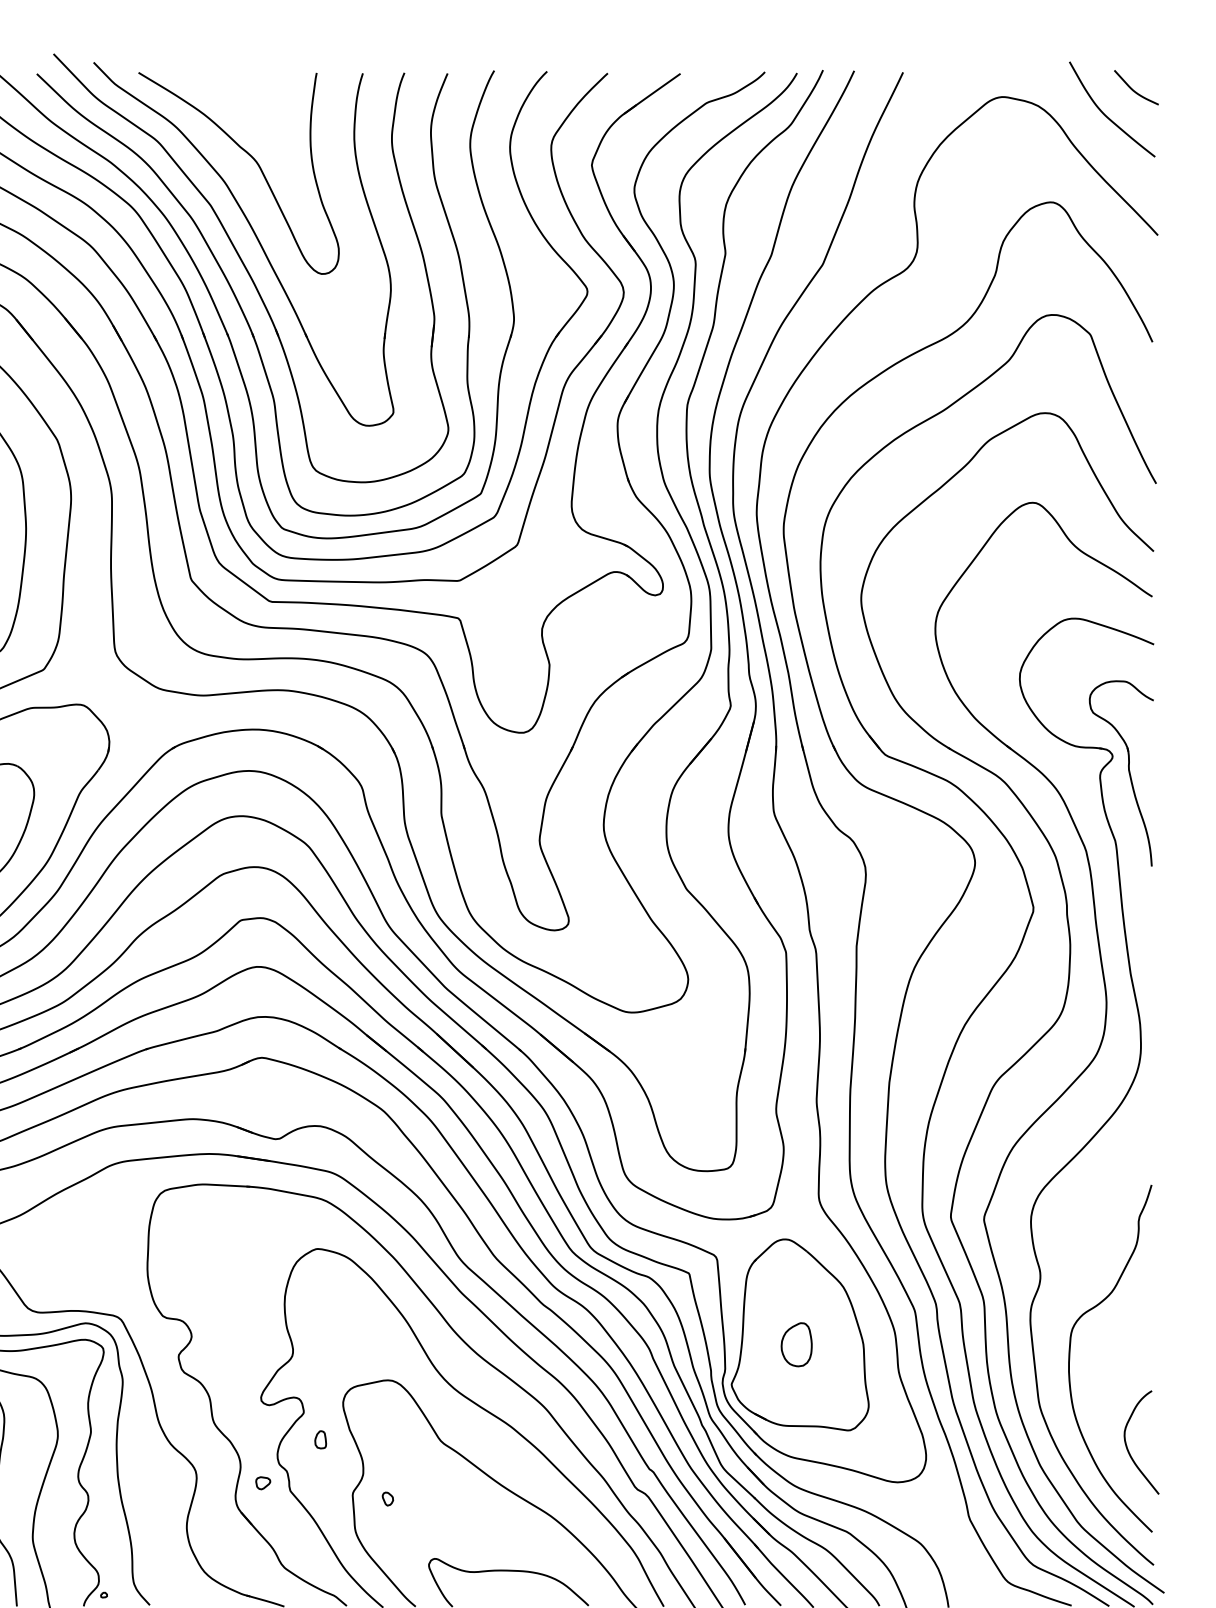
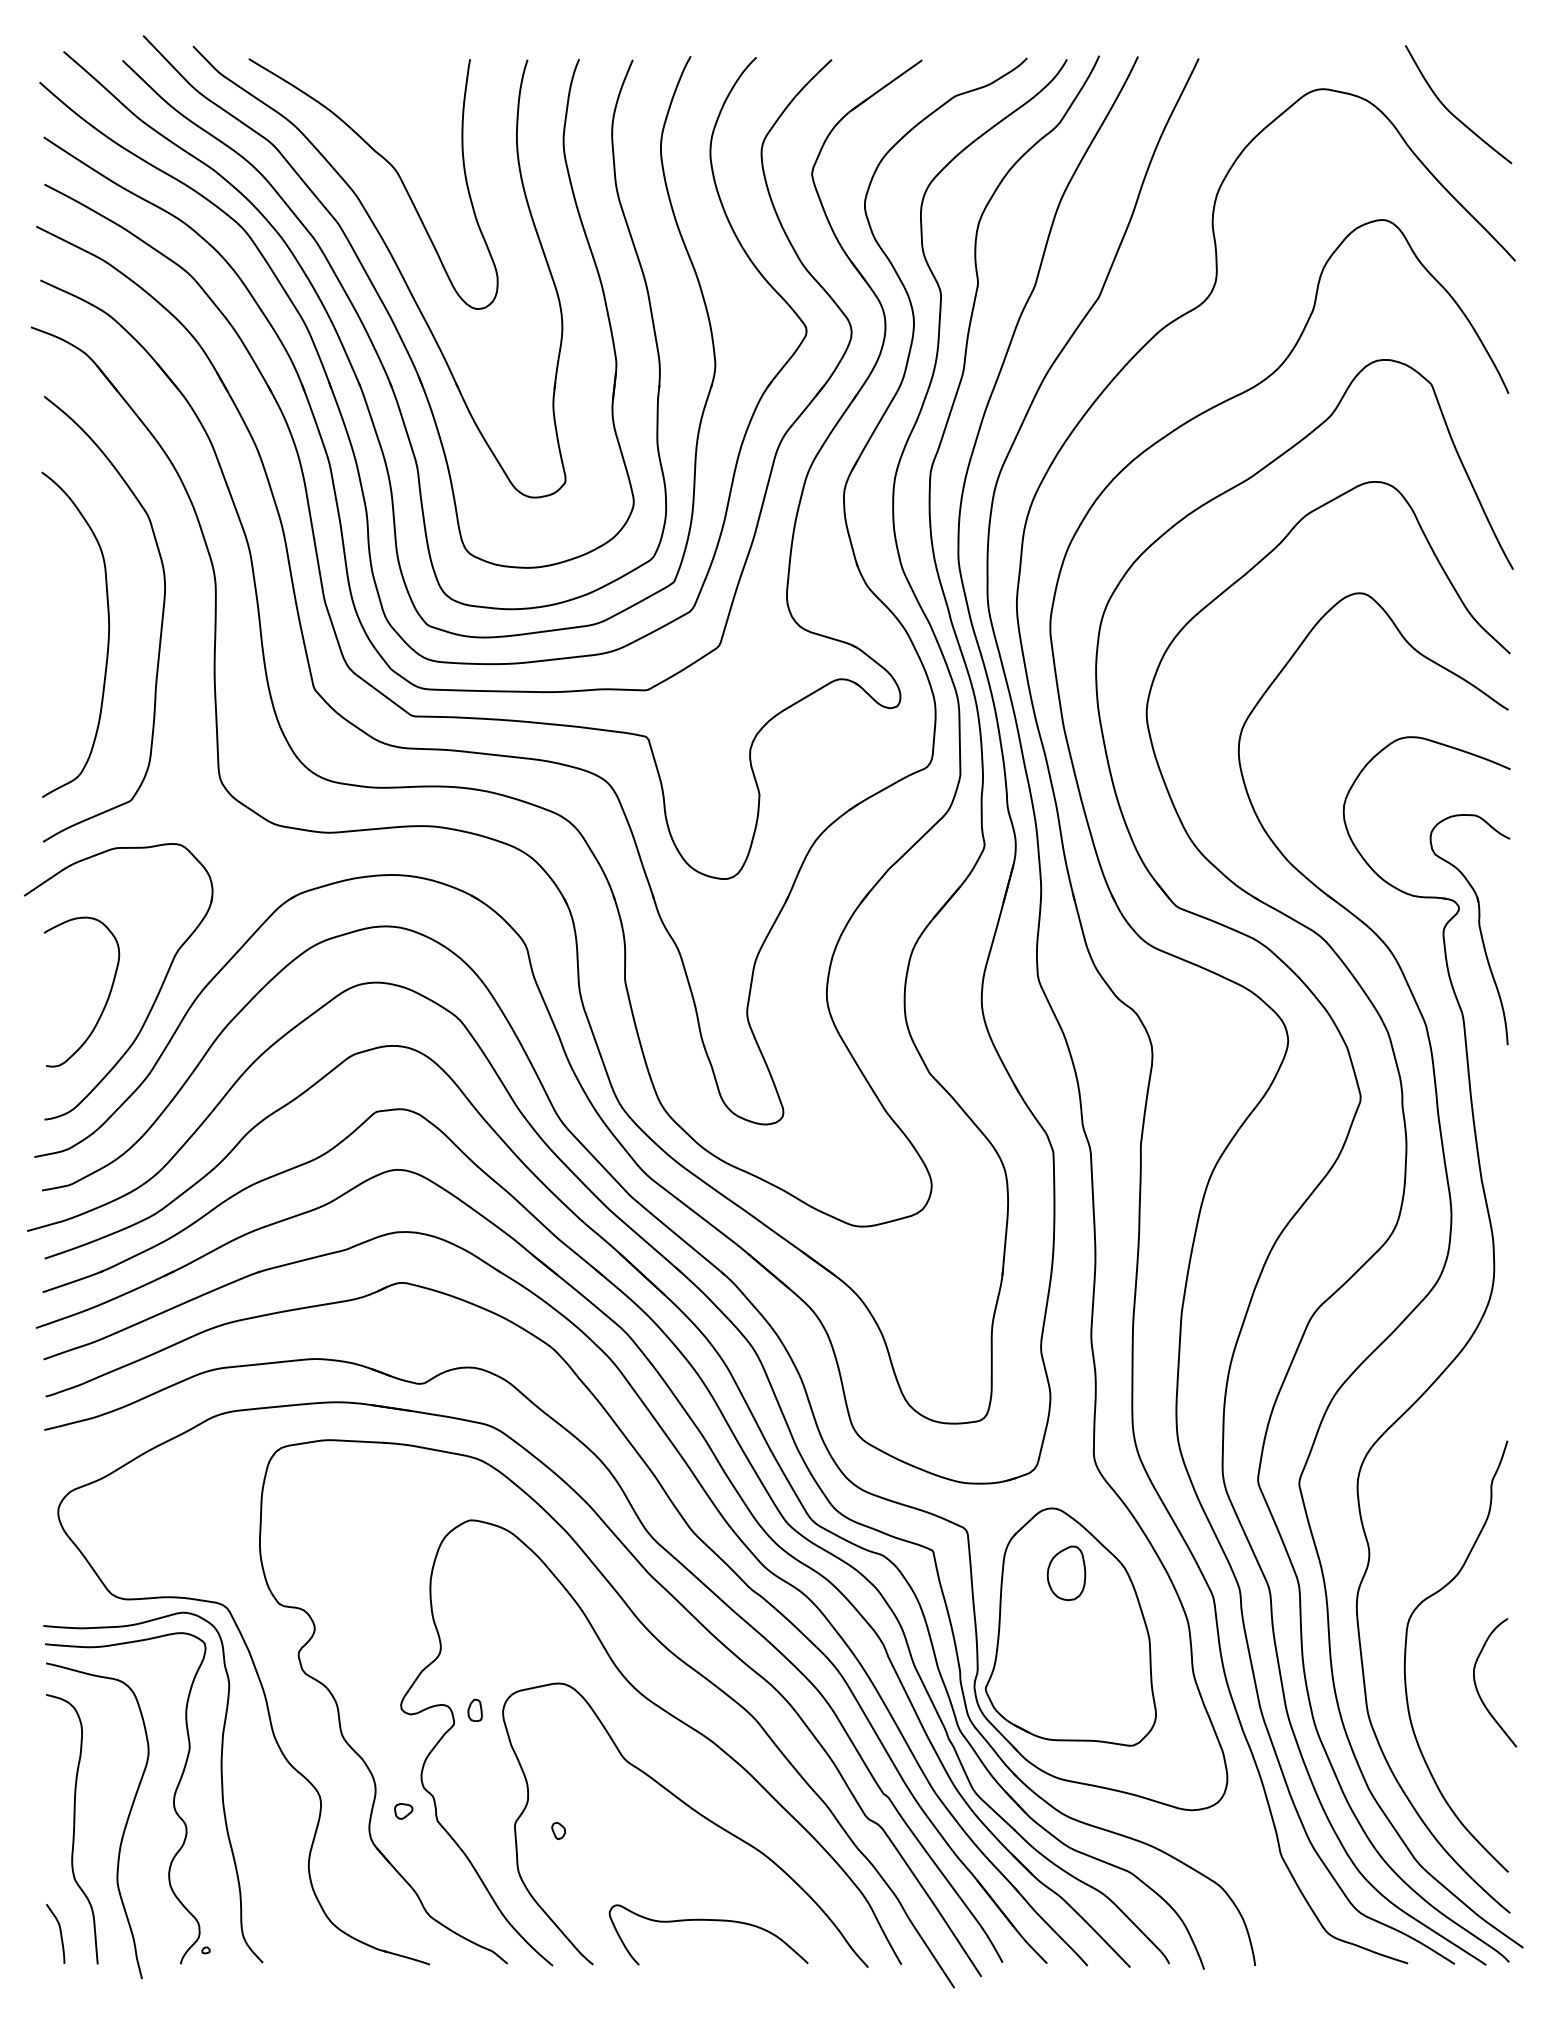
curve: (1133, 90) -> (1485, 80), removed
part: (796, 1344) -> (1066, 1573), moved
part: (320, 1439) -> (474, 1710), moved
curve: (1127, 1446) -> (1477, 1687), moved

